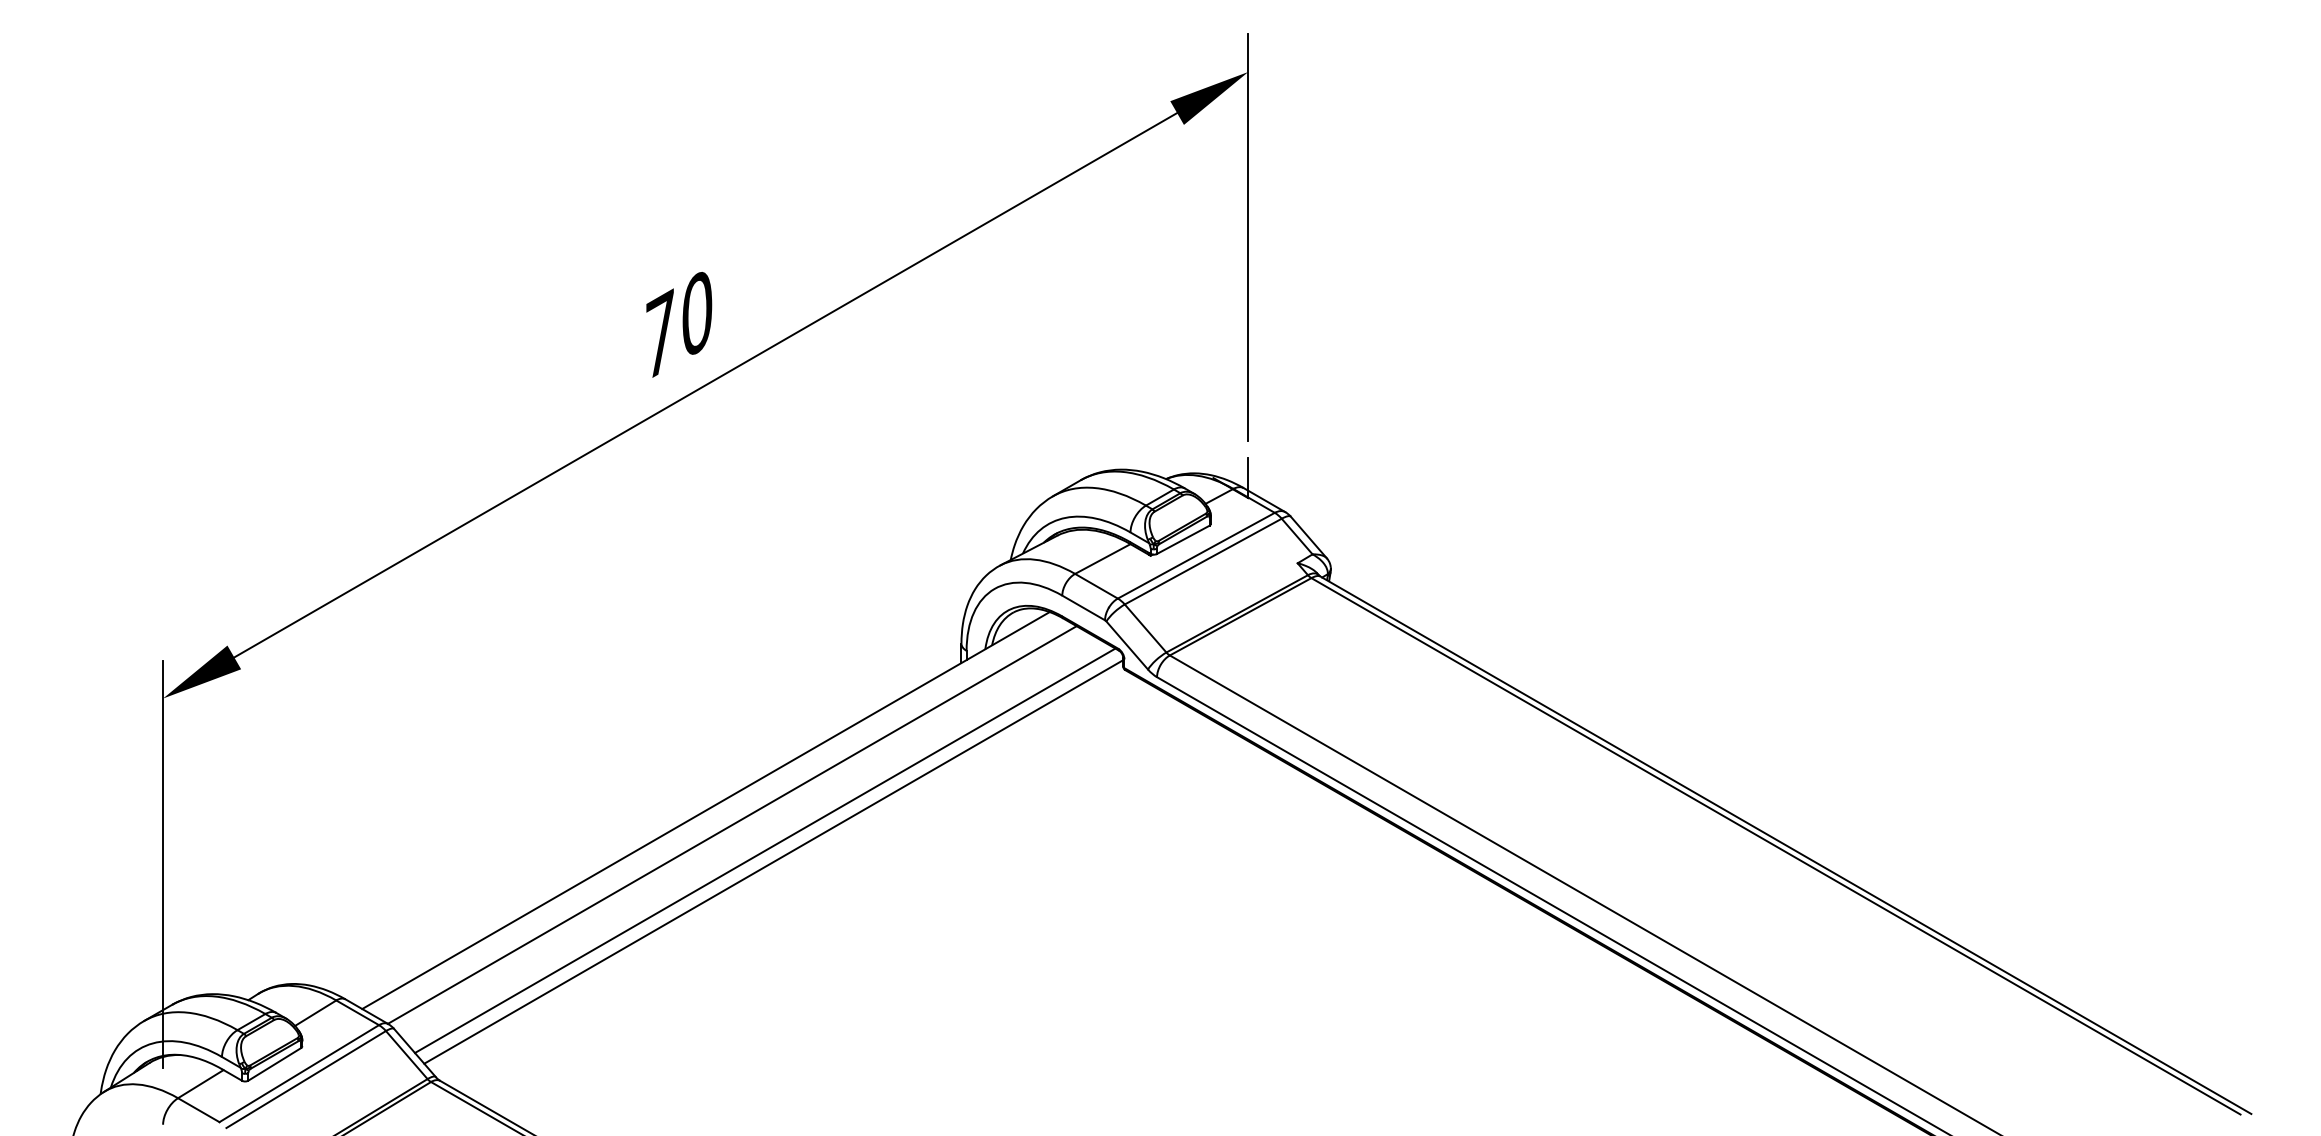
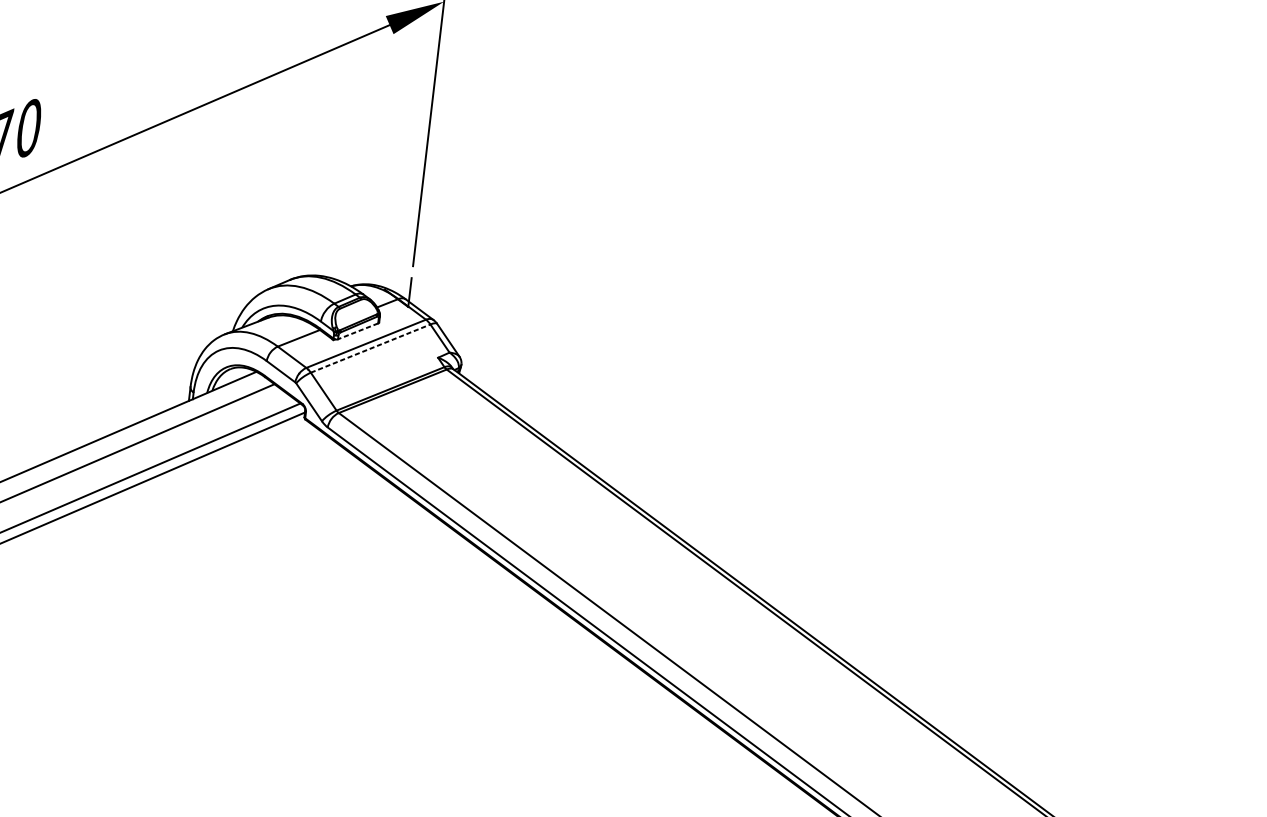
line: (1183, 539) -> (358, 331), solid -> dashed
line: (1203, 561) -> (370, 348), solid -> dashed

